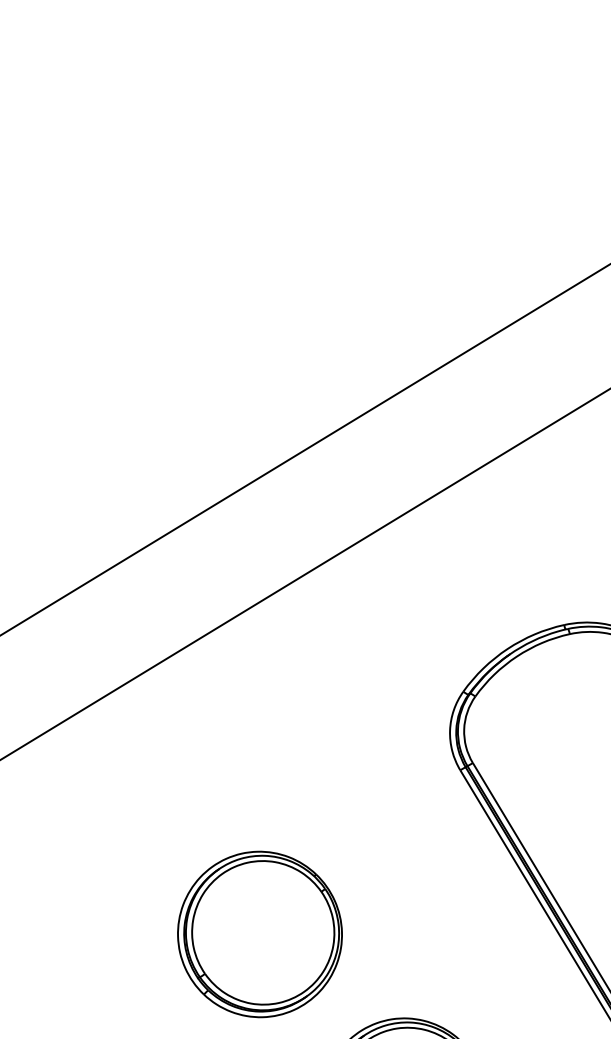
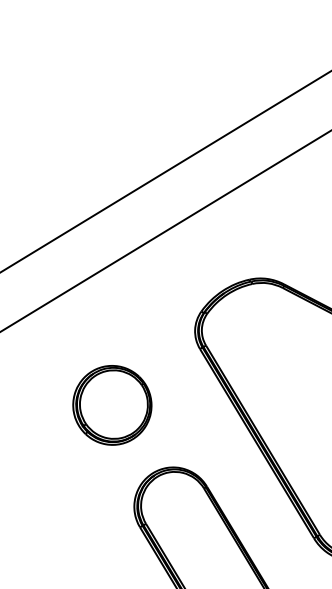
part: (260, 934) -> (112, 405), moved

